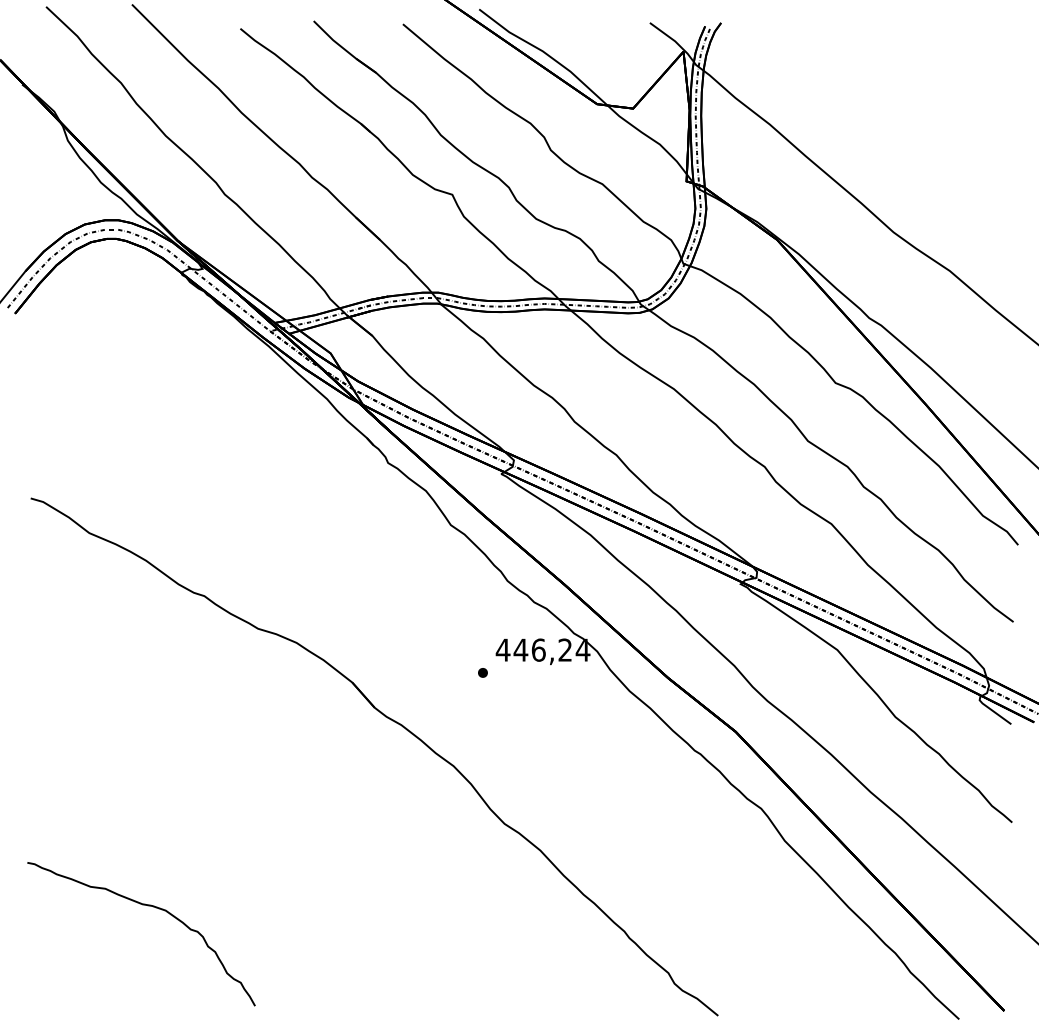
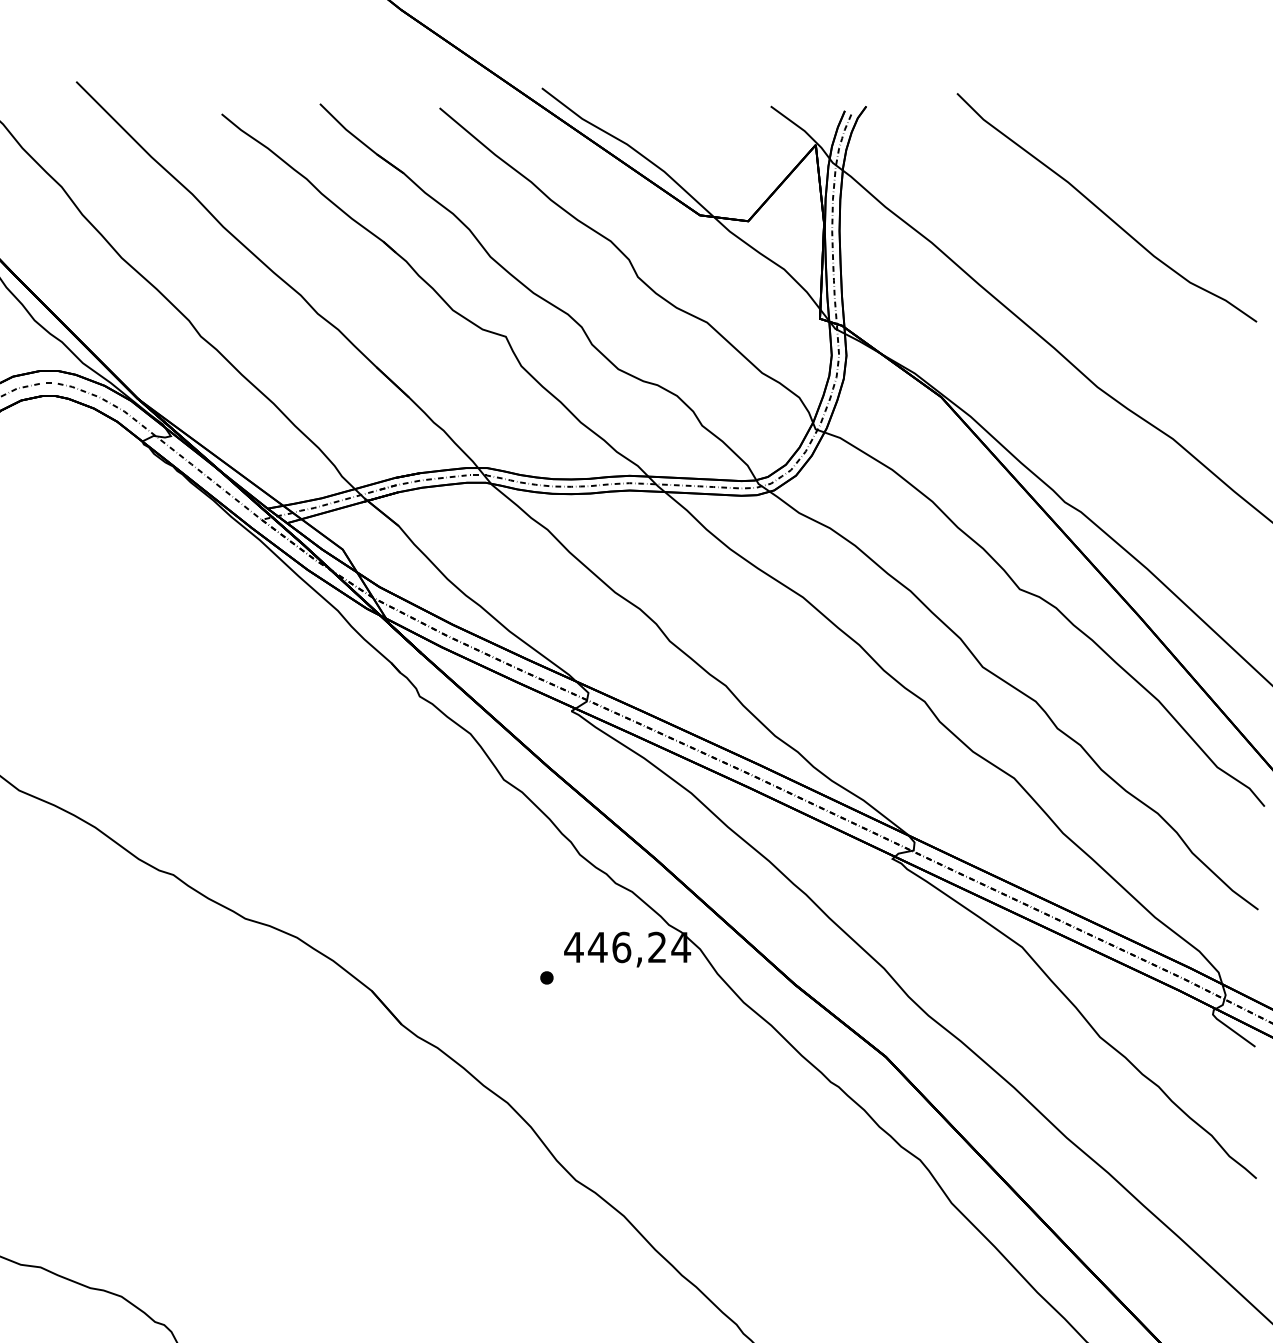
curve: (897, 100) -> (1102, 210), added

